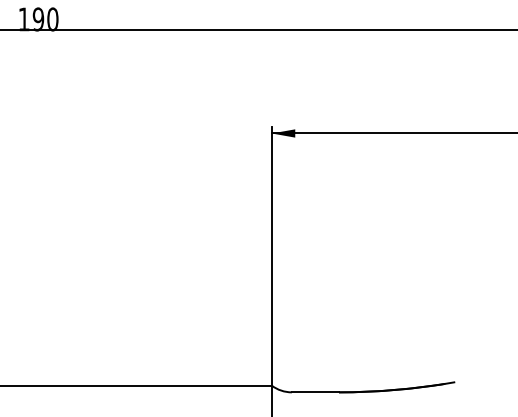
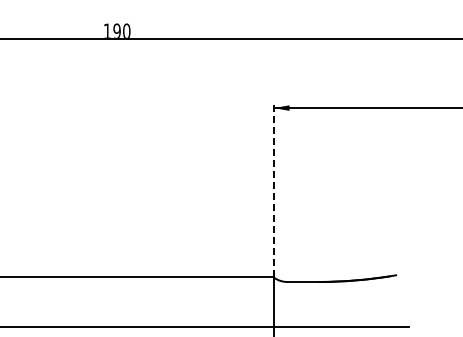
line: (271, 256) -> (273, 190), solid -> dashed

